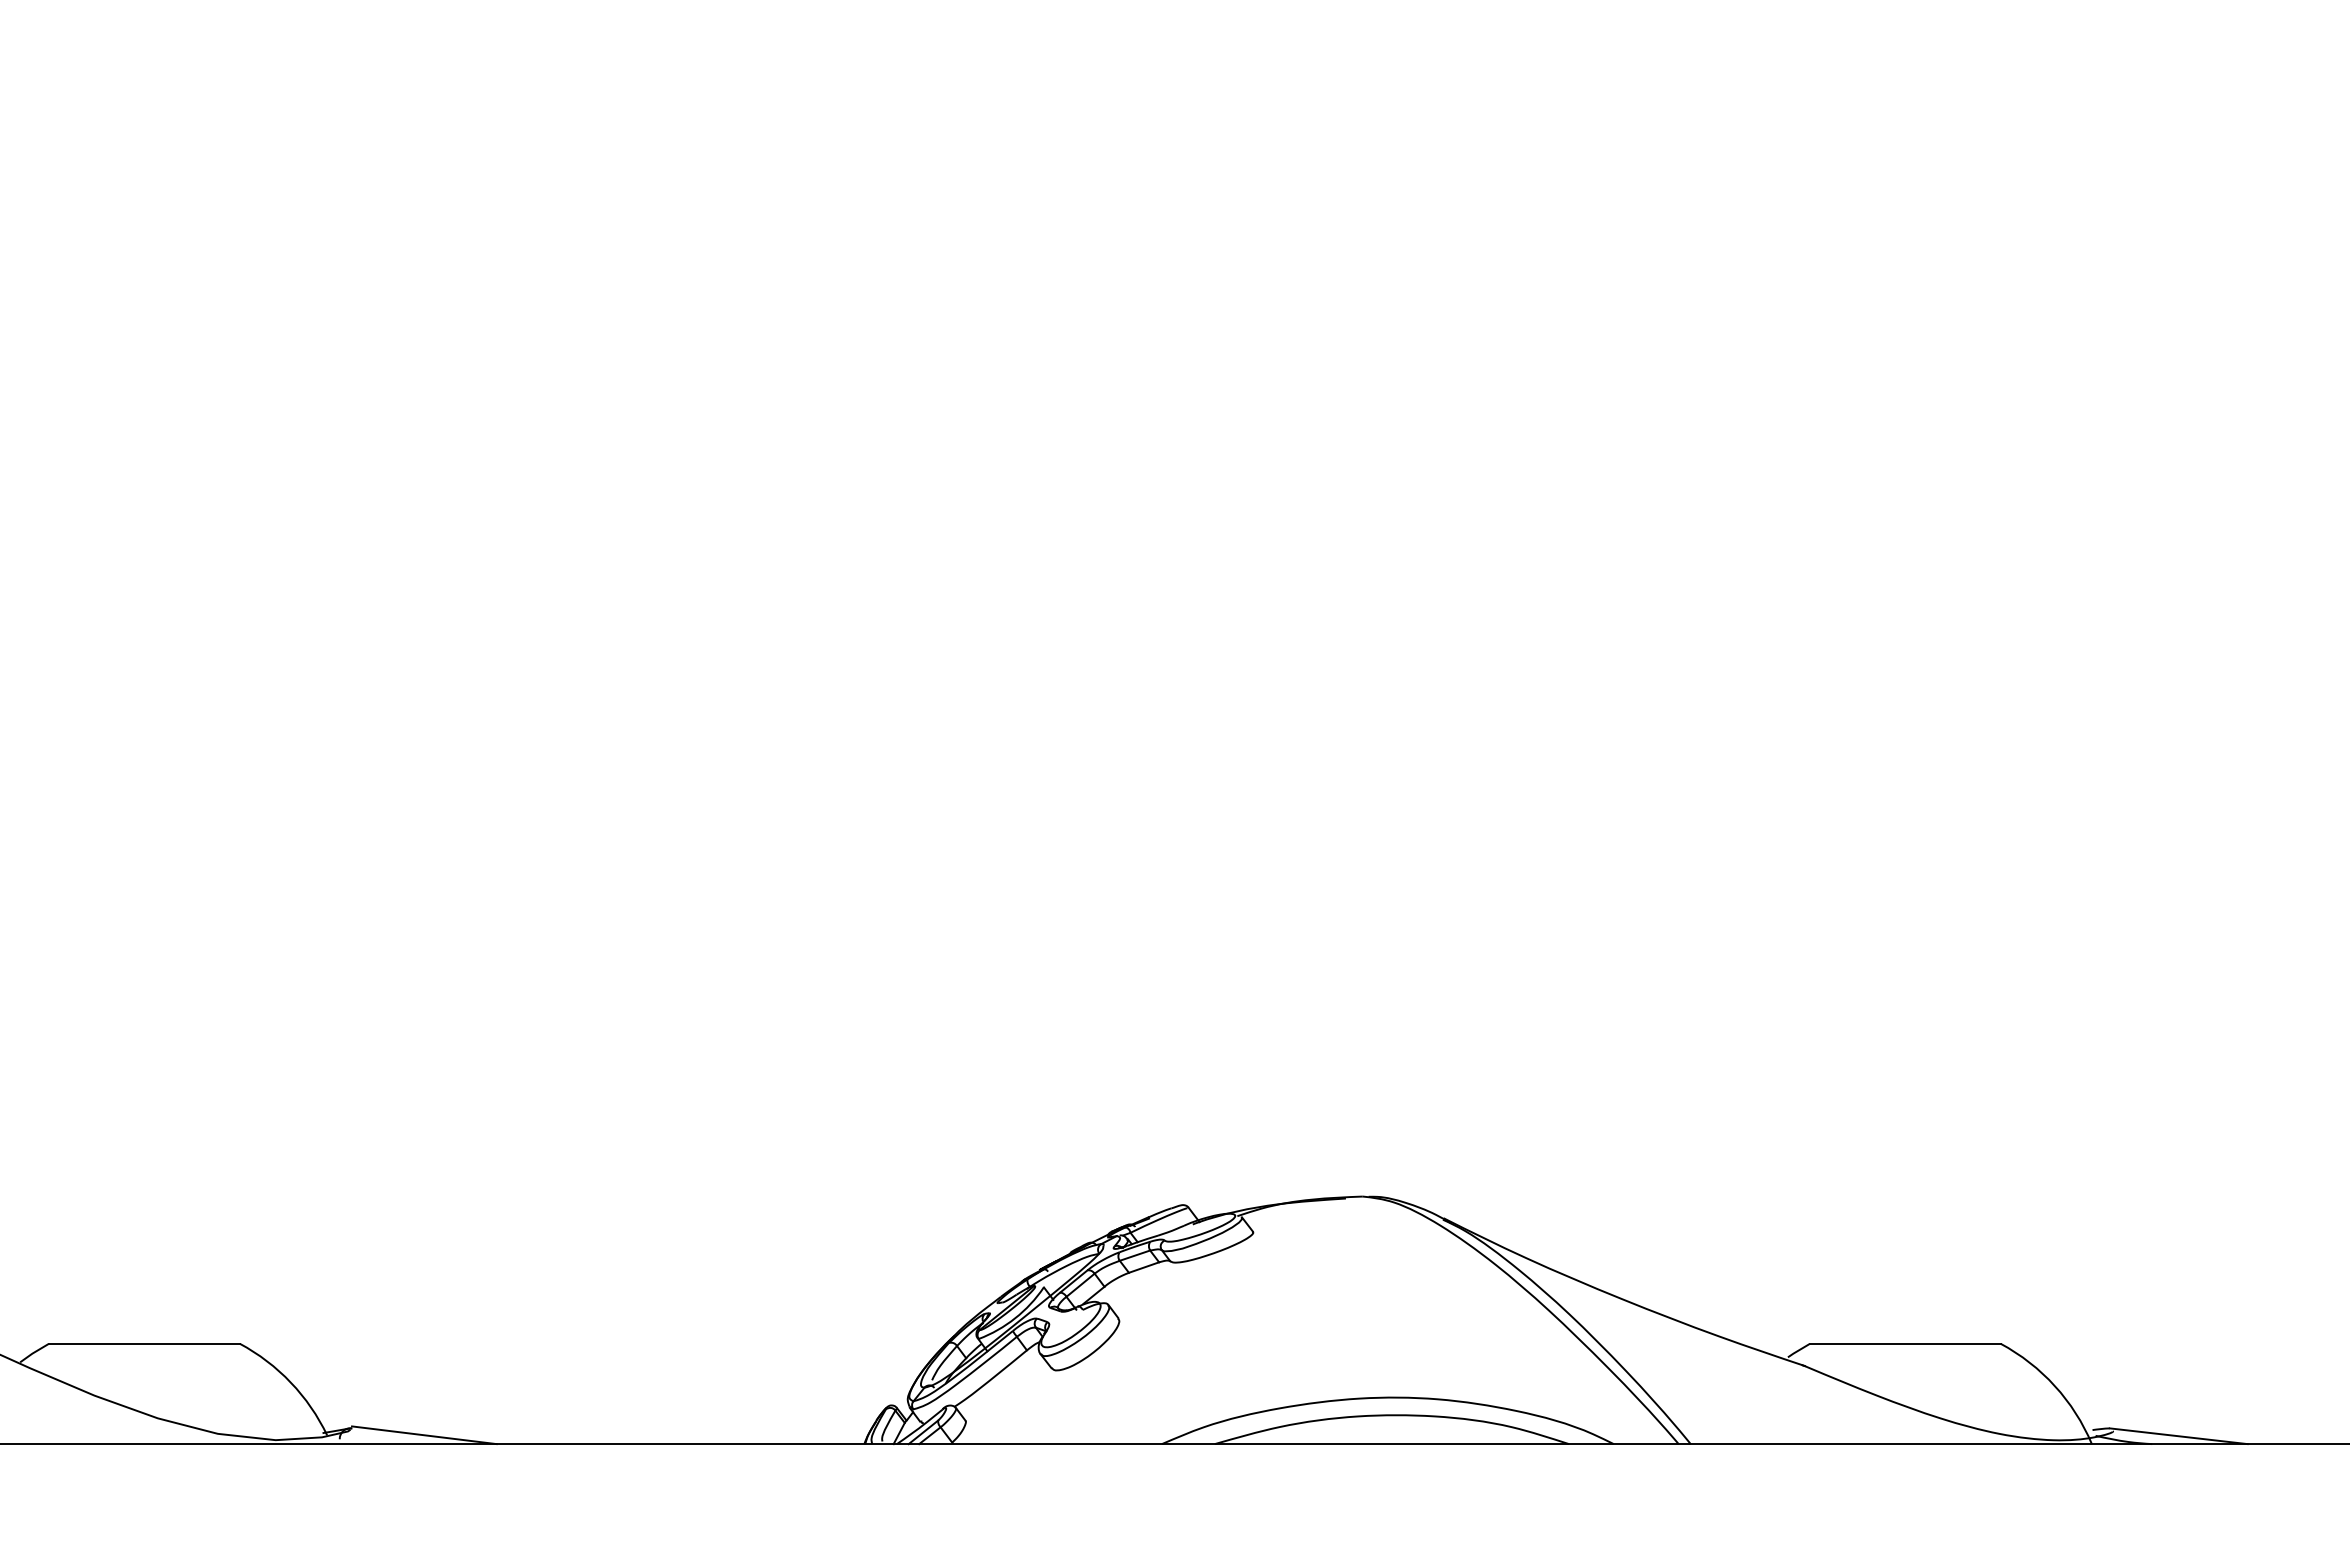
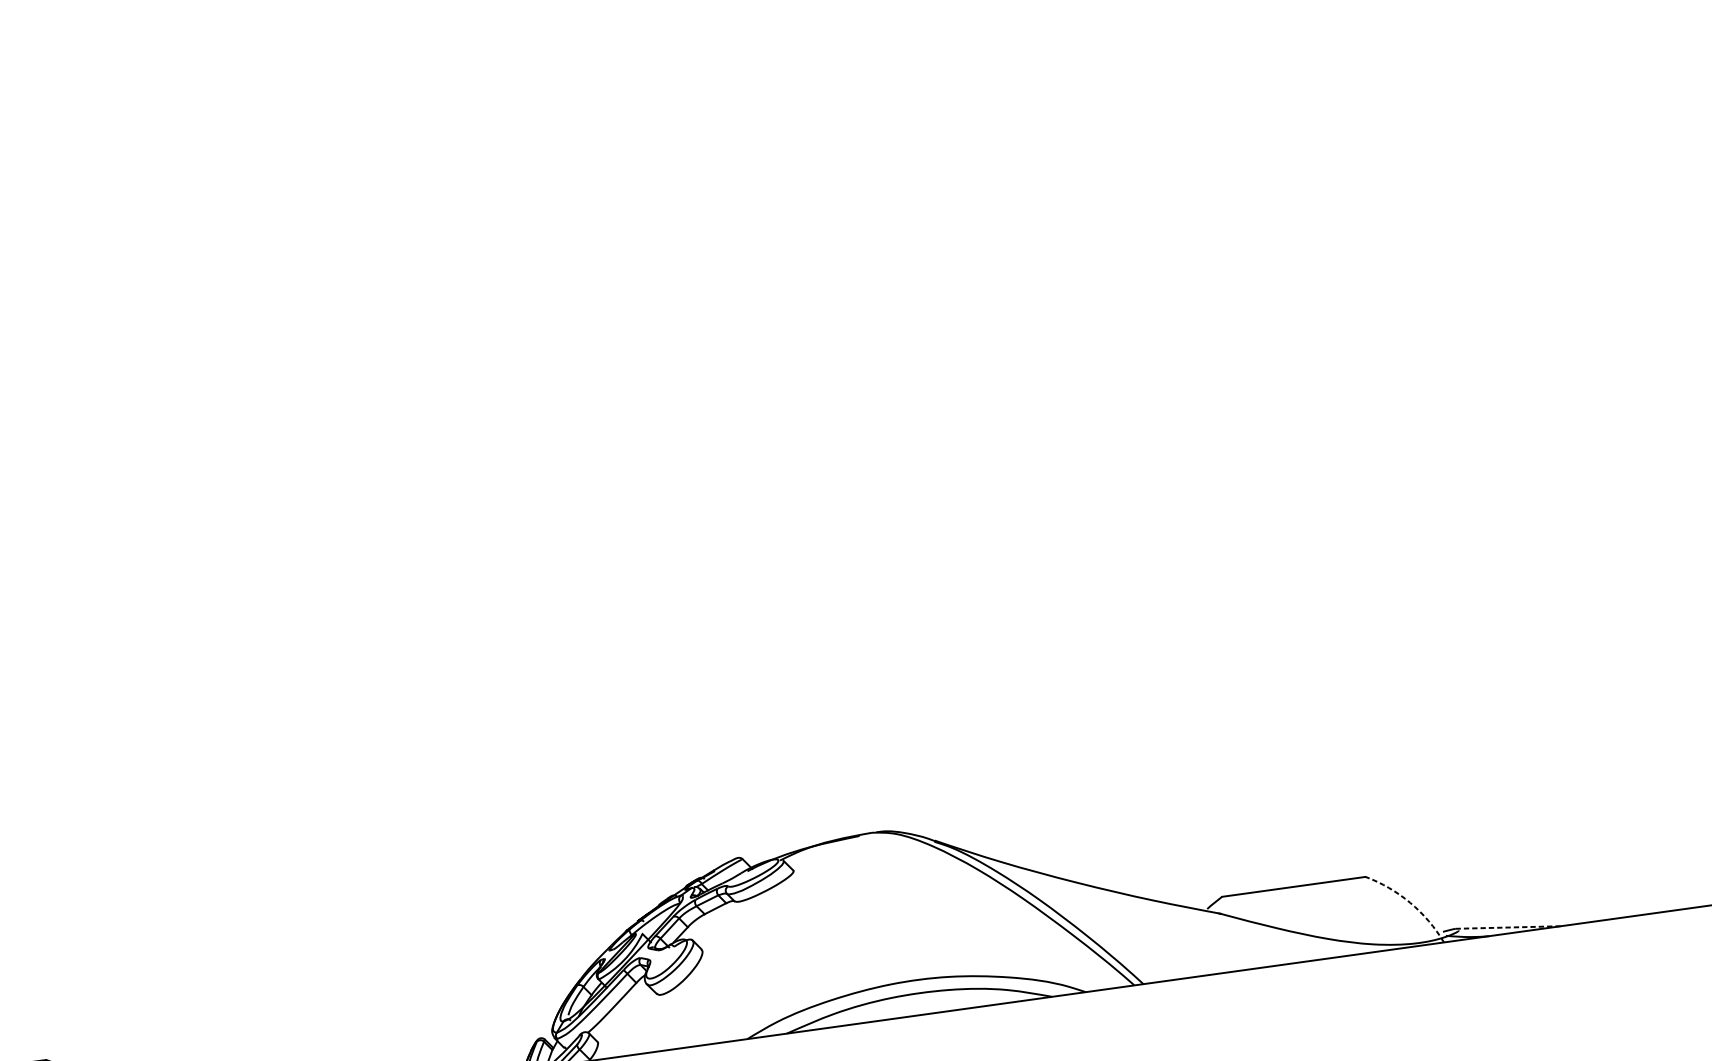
arc: (2054, 1386) -> (1409, 903), solid -> dashed
line: (2178, 1436) -> (1508, 927), solid -> dashed

